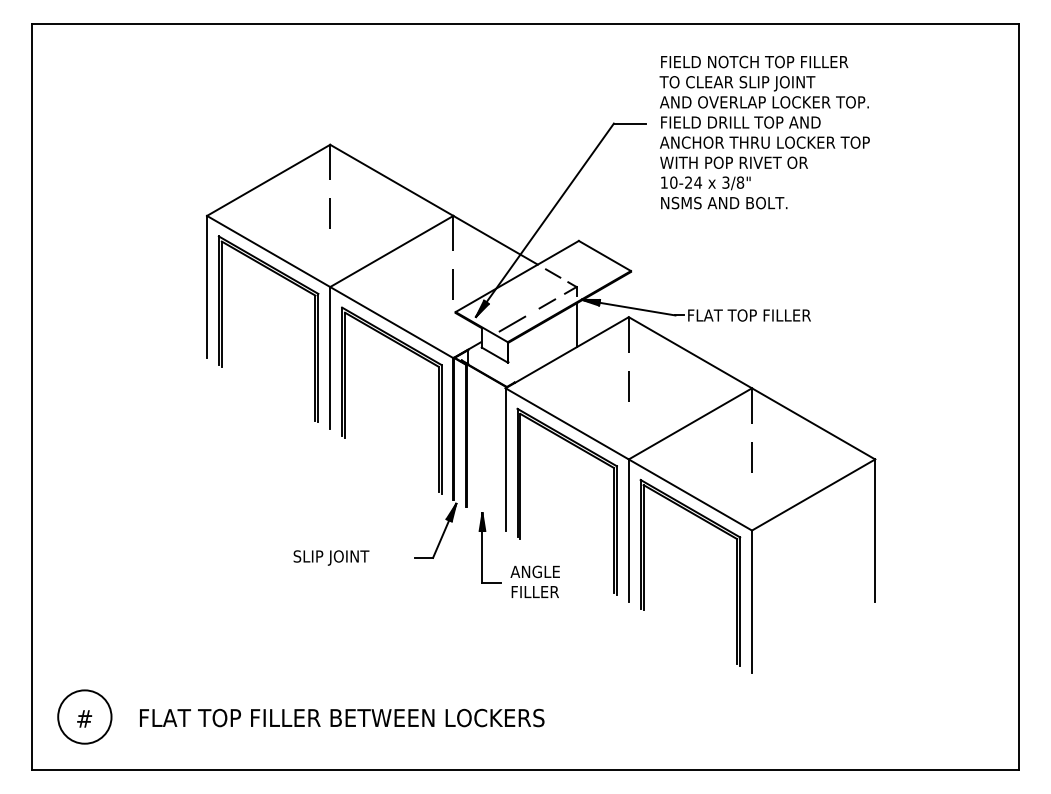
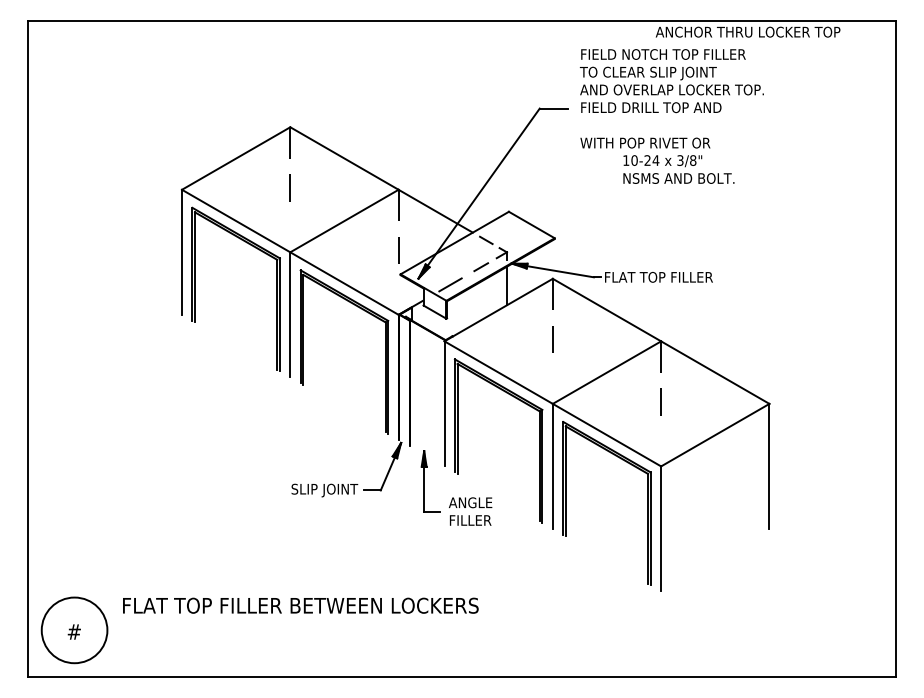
text: (764, 142) -> (747, 32), moved
text: (724, 192) -> (679, 169), moved
text: (331, 557) -> (324, 490), moved
circle: (84, 716) -> (74, 629), size x1.4
text: (342, 717) -> (301, 605), moved

